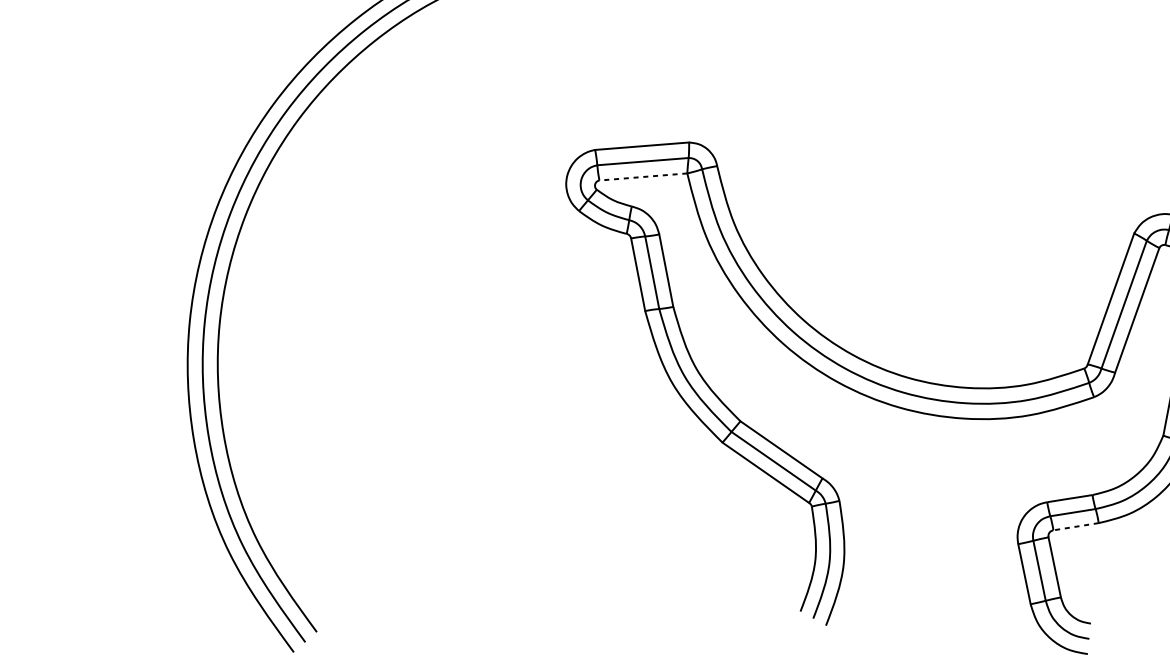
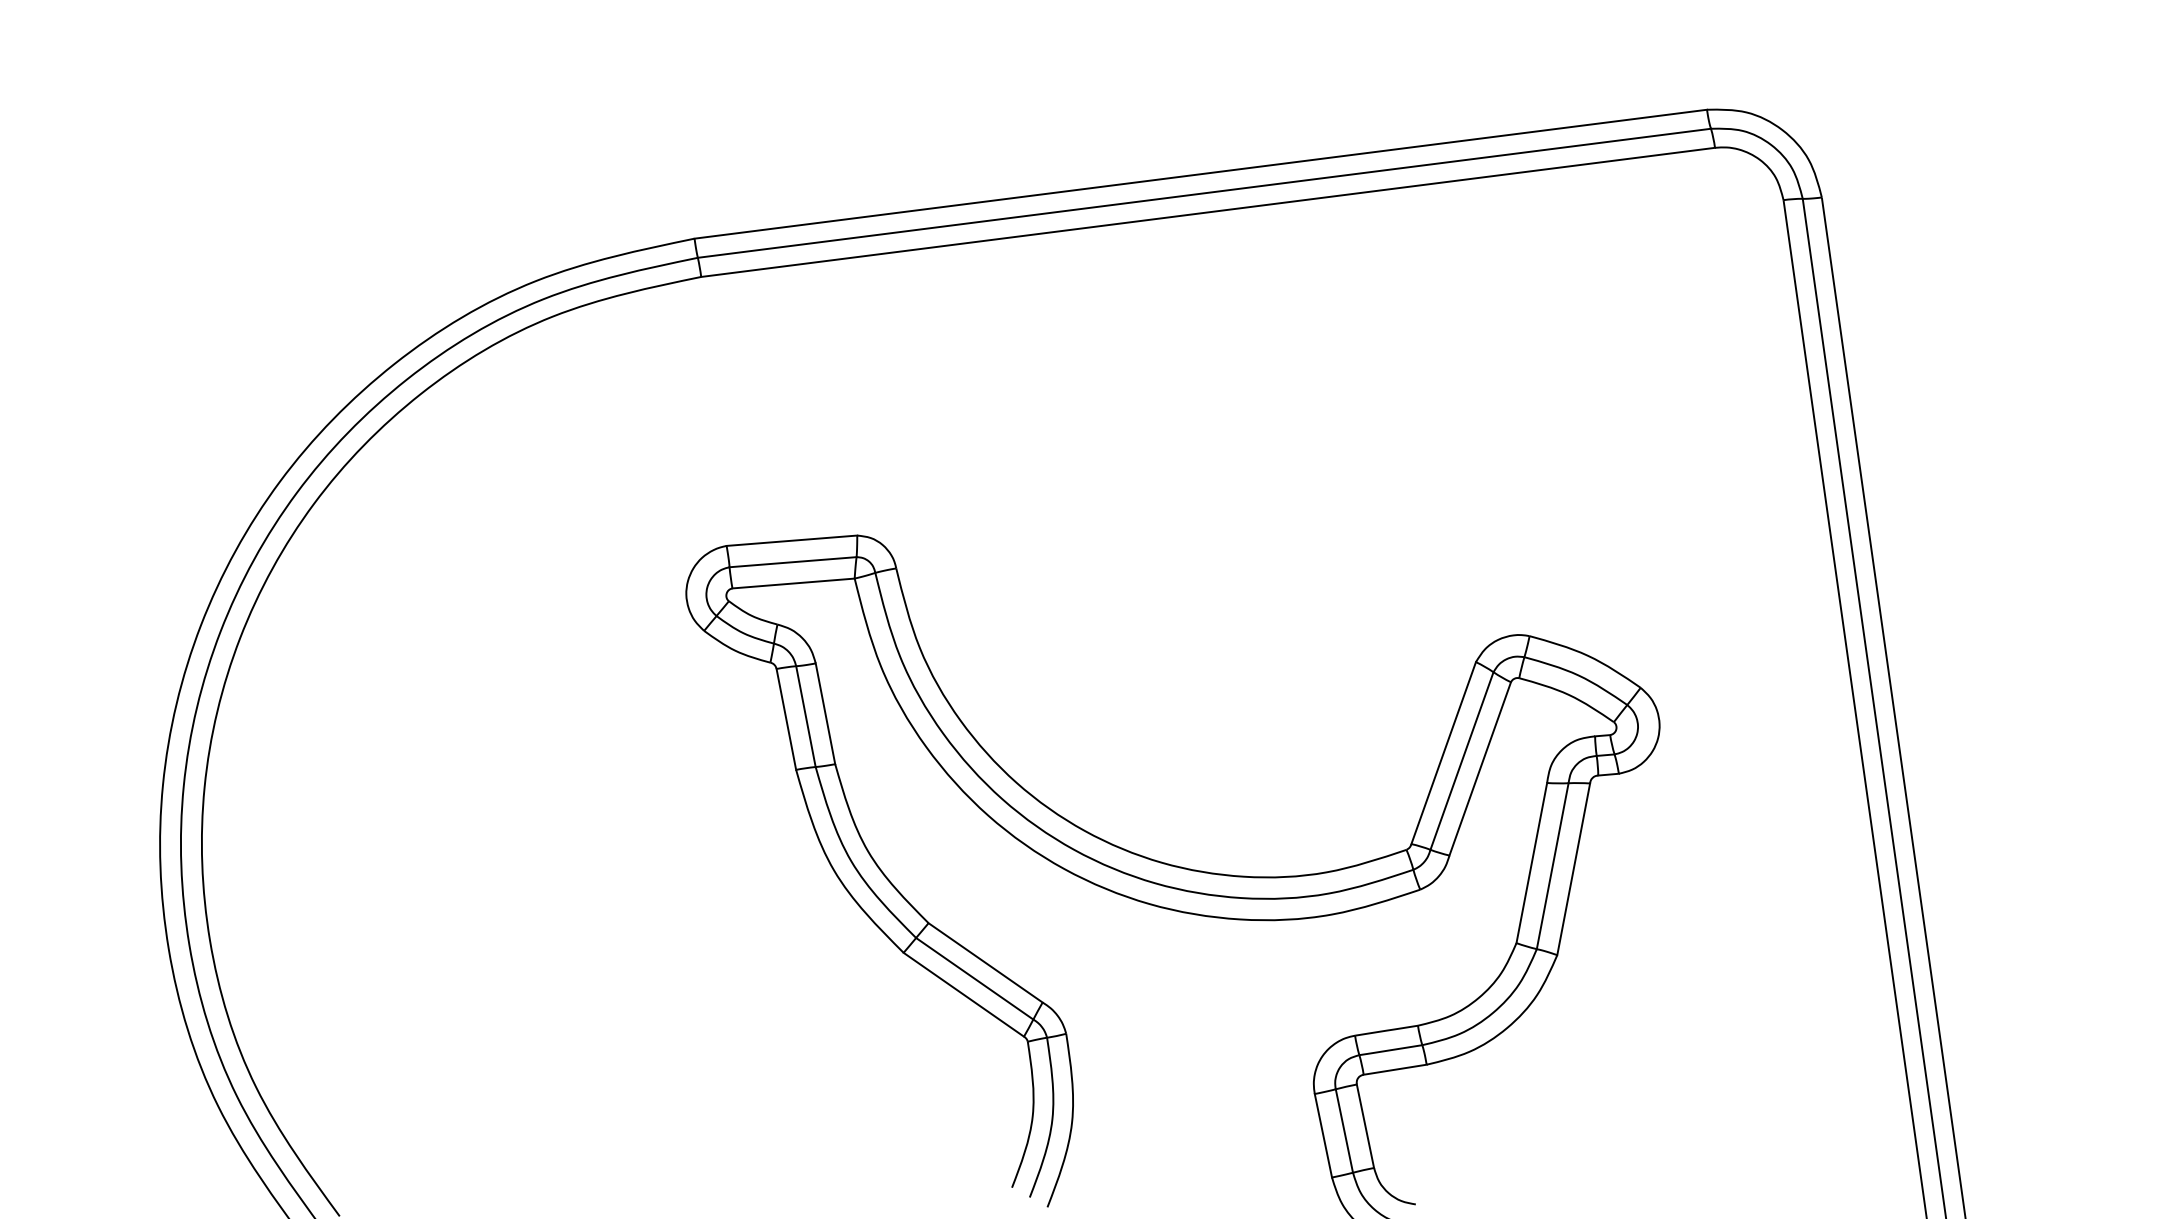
line: (643, 176) -> (793, 583), dashed -> solid
line: (1076, 526) -> (1395, 1069), dashed -> solid

